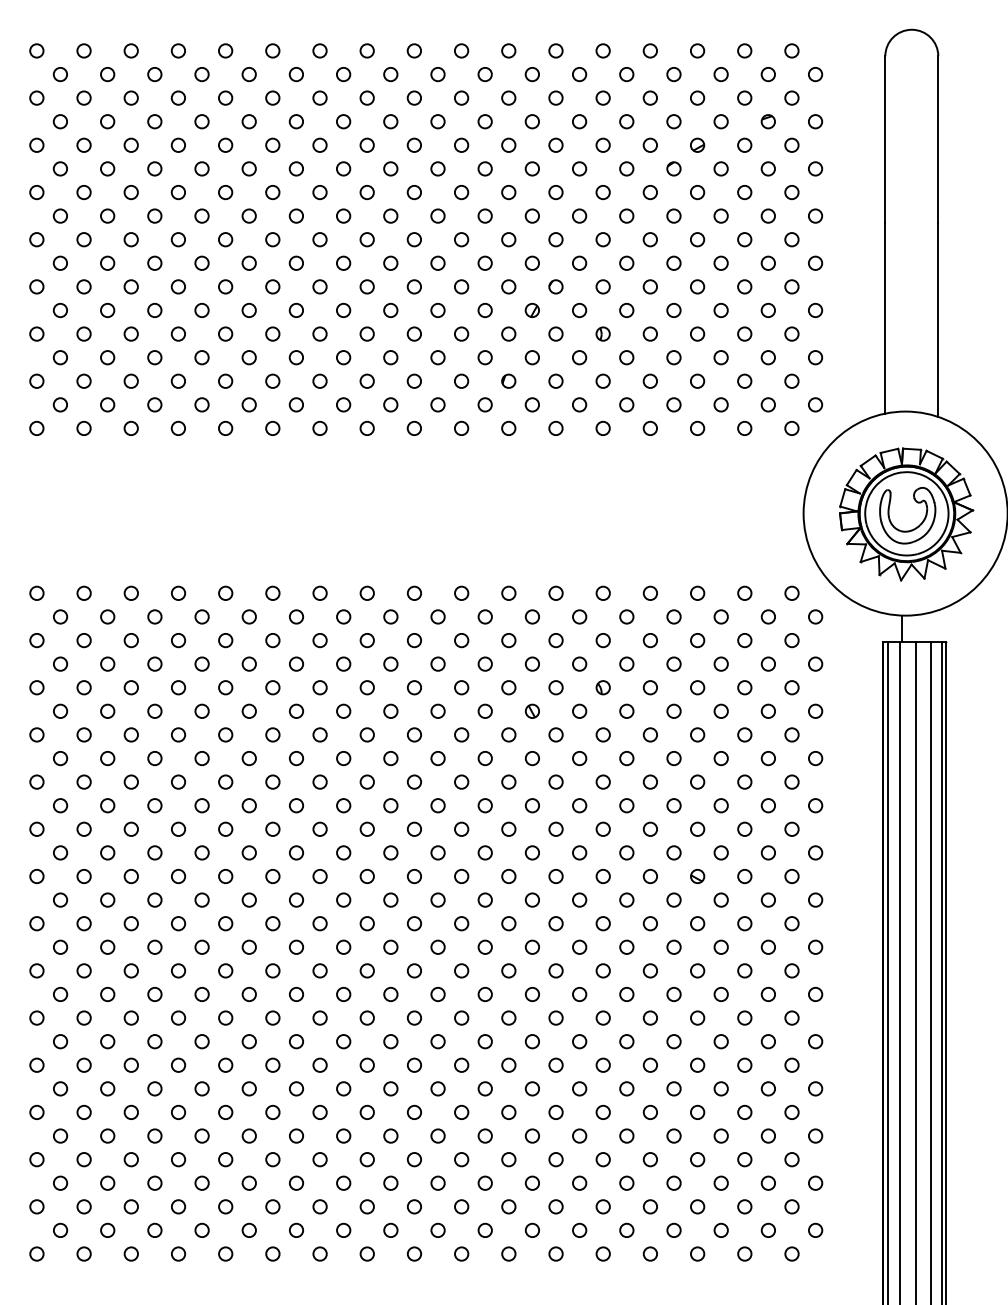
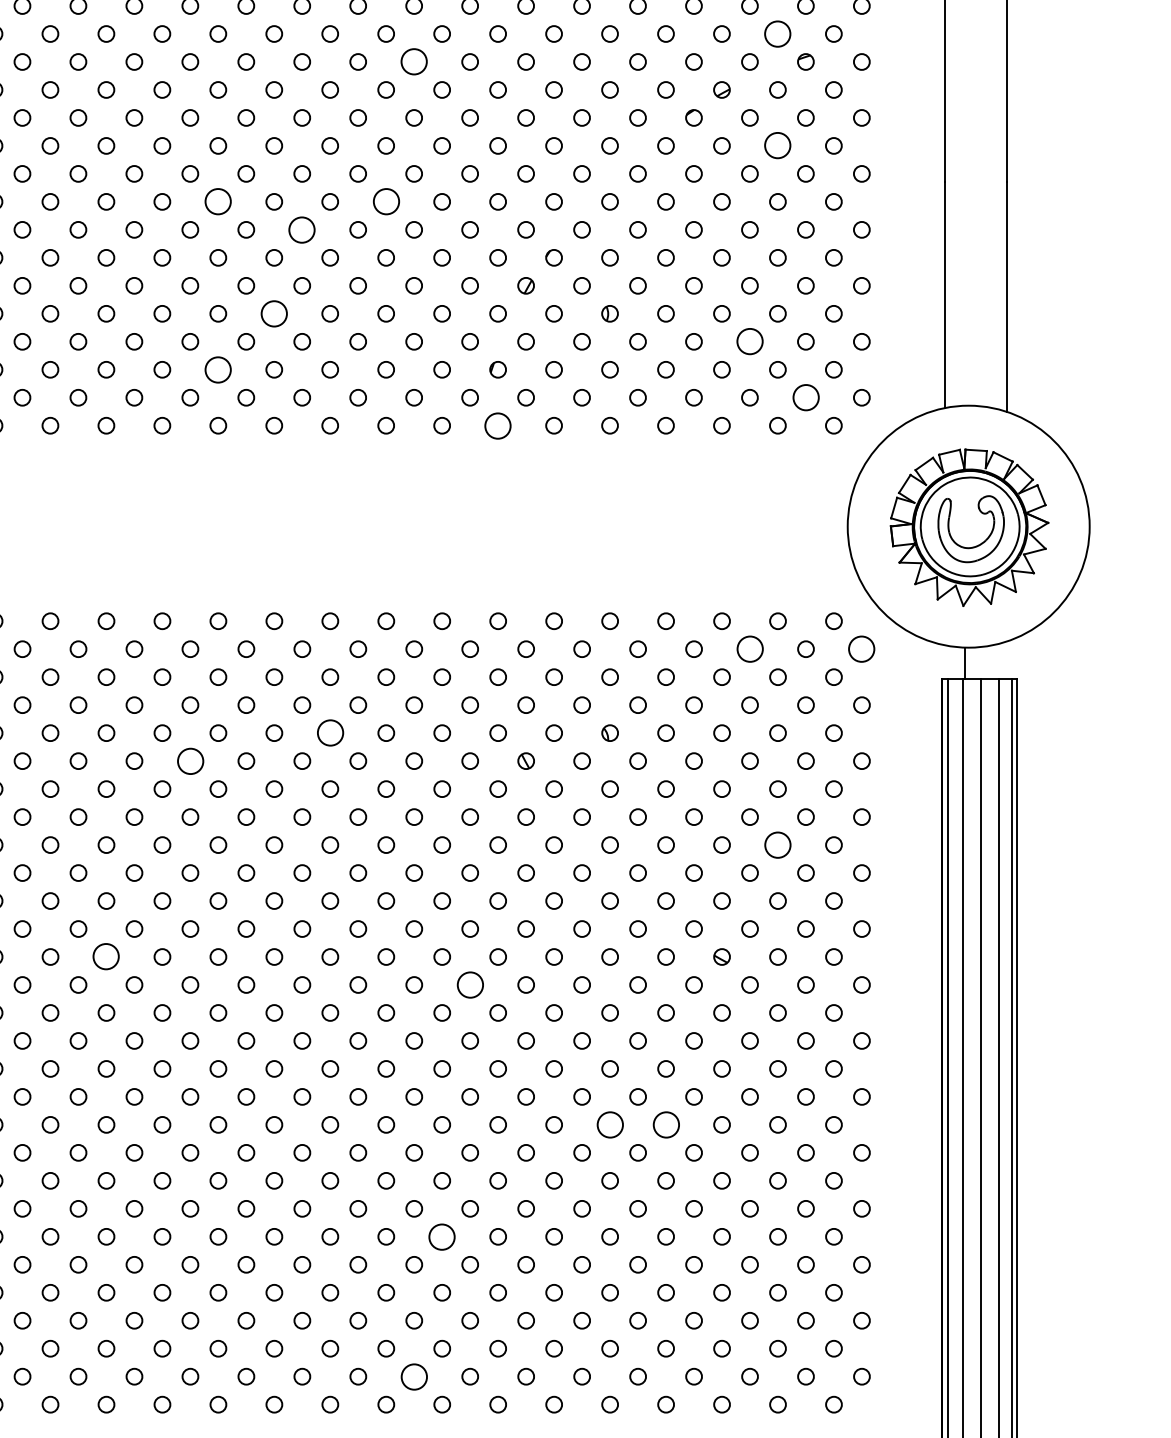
circle: (744, 97) -> (777, 33), size x1.6
circle: (437, 121) -> (413, 61), size x1.6
circle: (744, 192) -> (777, 145), size x1.6
circle: (272, 239) -> (217, 201), size x1.6
circle: (413, 239) -> (385, 201), size x1.6
circle: (343, 262) -> (302, 228), size x1.6
circle: (319, 333) -> (273, 313), size x1.6
circle: (720, 357) -> (749, 341), size x1.6
circle: (272, 380) -> (217, 368), size x1.6
circle: (767, 404) -> (804, 397), size x1.6
circle: (508, 427) -> (497, 424), size x1.6
circle: (720, 616) -> (749, 648), size x1.6
circle: (815, 616) -> (861, 648), size x1.6
circle: (366, 687) -> (329, 732), size x1.6
circle: (248, 710) -> (189, 760), size x1.6
circle: (744, 781) -> (777, 844), size x1.6
circle: (178, 876) -> (106, 957), size x1.6
circle: (484, 899) -> (469, 984), size x1.6
circle: (602, 1017) -> (609, 1124), size x1.6
circle: (649, 1017) -> (664, 1124), size x1.6
circle: (461, 1111) -> (442, 1235), size x1.6
circle: (437, 1229) -> (413, 1375), size x1.6

